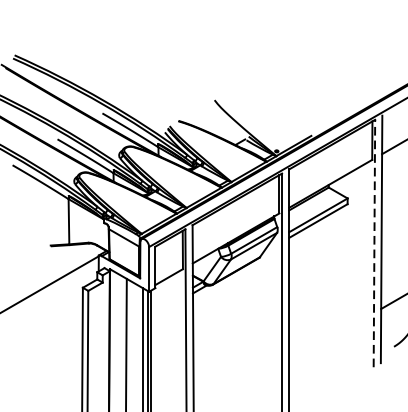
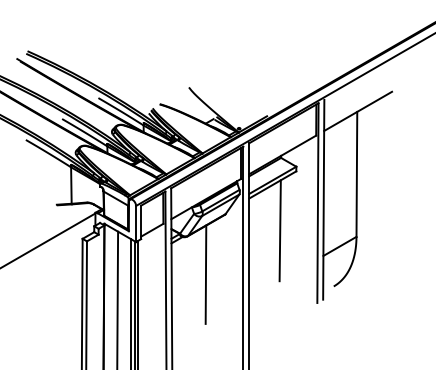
line: (373, 243) -> (317, 203), dashed -> solid
line: (326, 277) -> (279, 230), added
line: (235, 331) -> (205, 274), added

